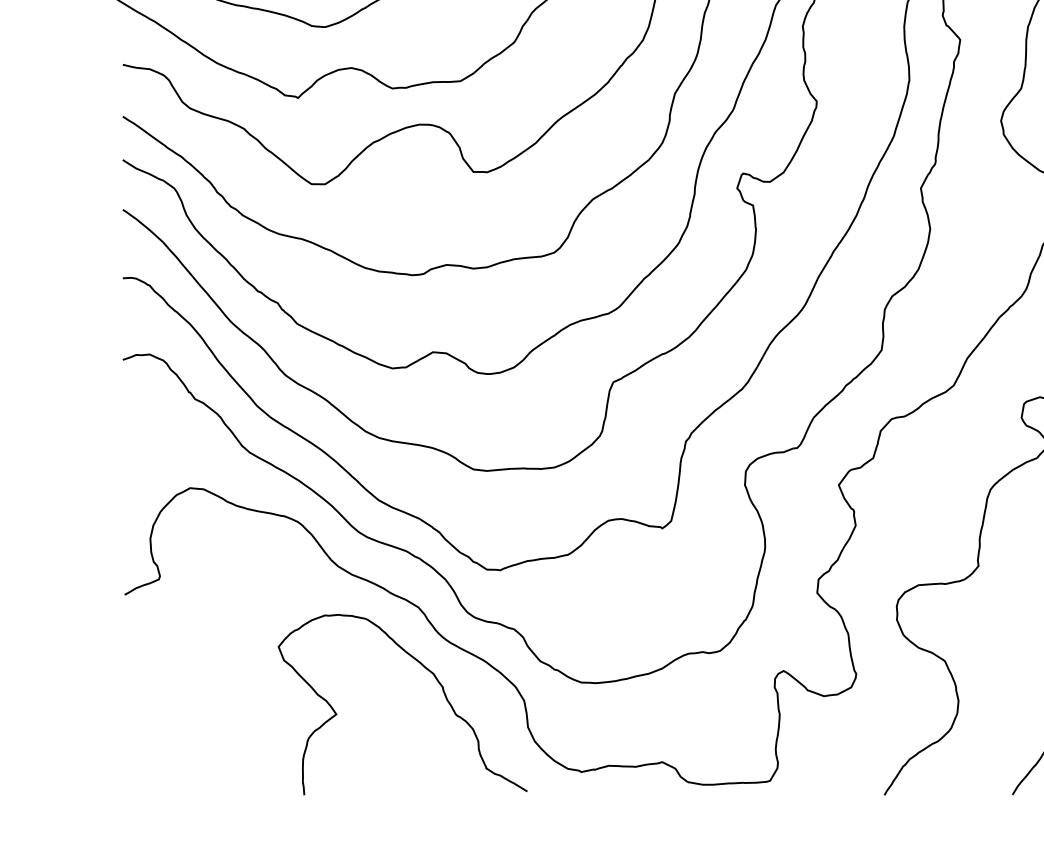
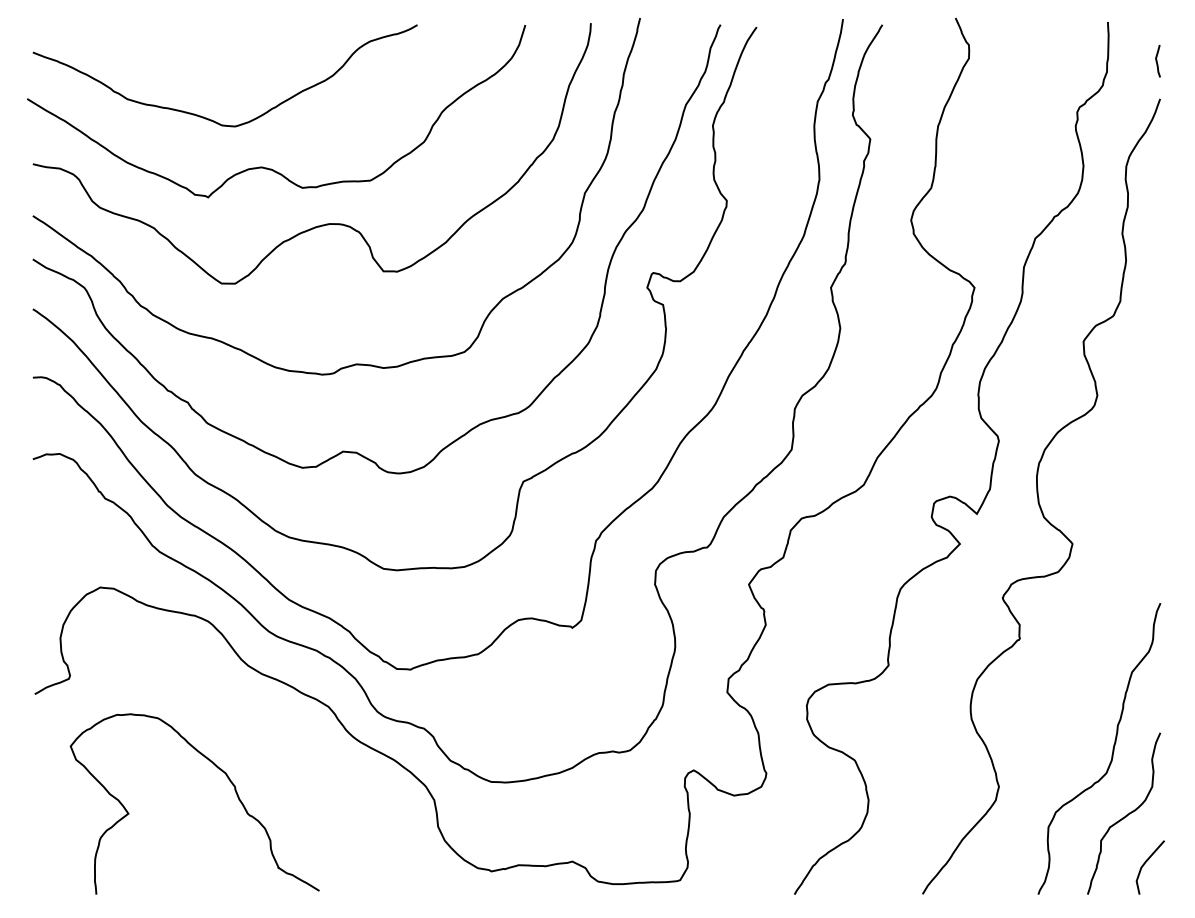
curve: (437, 682) -> (229, 781), moved

